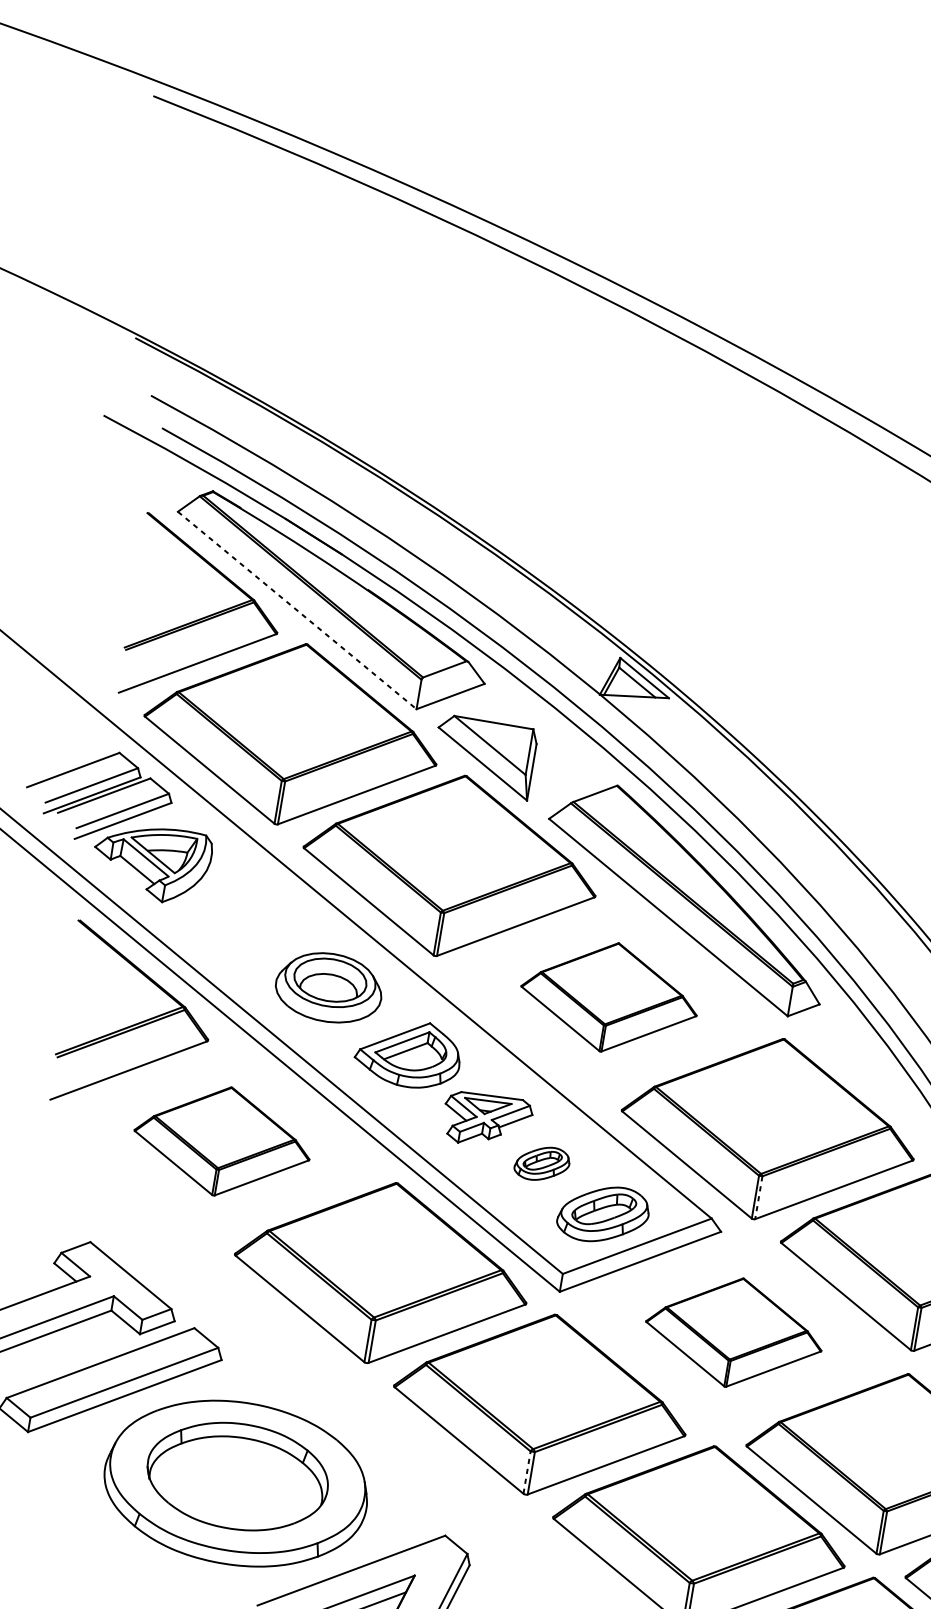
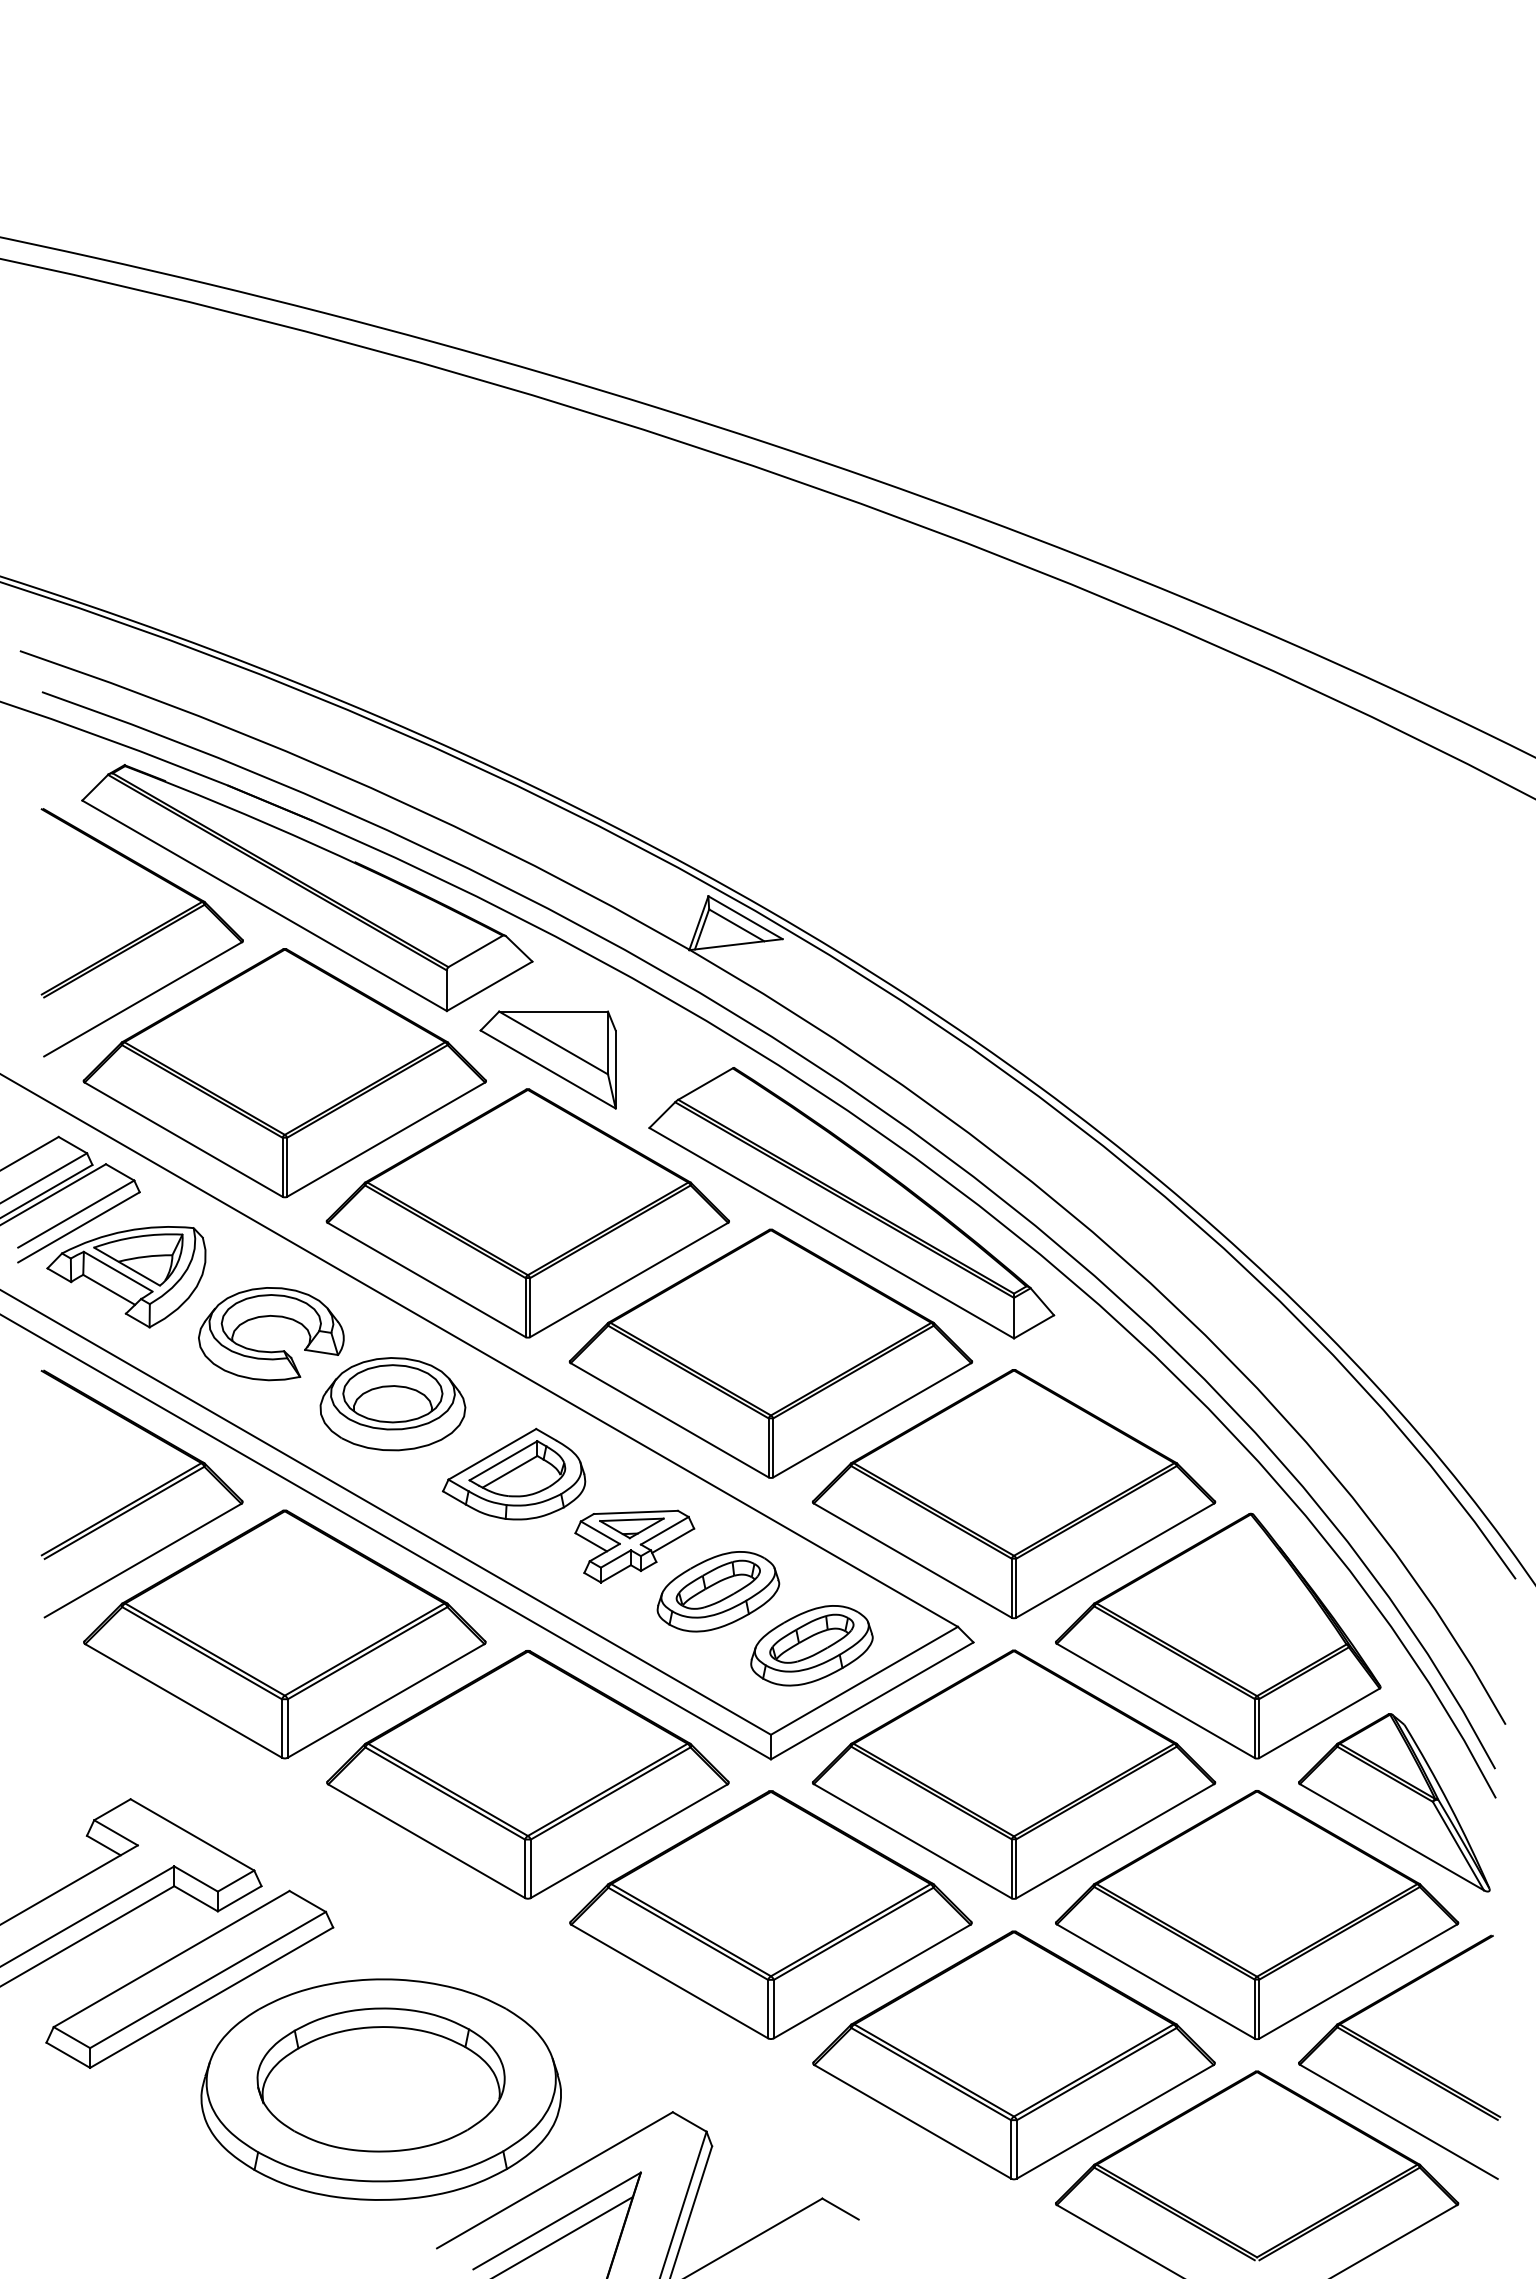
line: (297, 611) -> (265, 906), dashed -> solid
part: (247, 934) -> (271, 1351), added
part: (609, 997) -> (770, 1353), size x1.67
part: (222, 1141) -> (284, 1634), size x1.67
part: (542, 1163) -> (718, 1591), size x1.67
line: (758, 1197) -> (1016, 1588), dashed -> solid
part: (734, 1332) -> (1014, 1774), size x1.67
line: (527, 1472) -> (768, 2008), dashed -> solid

